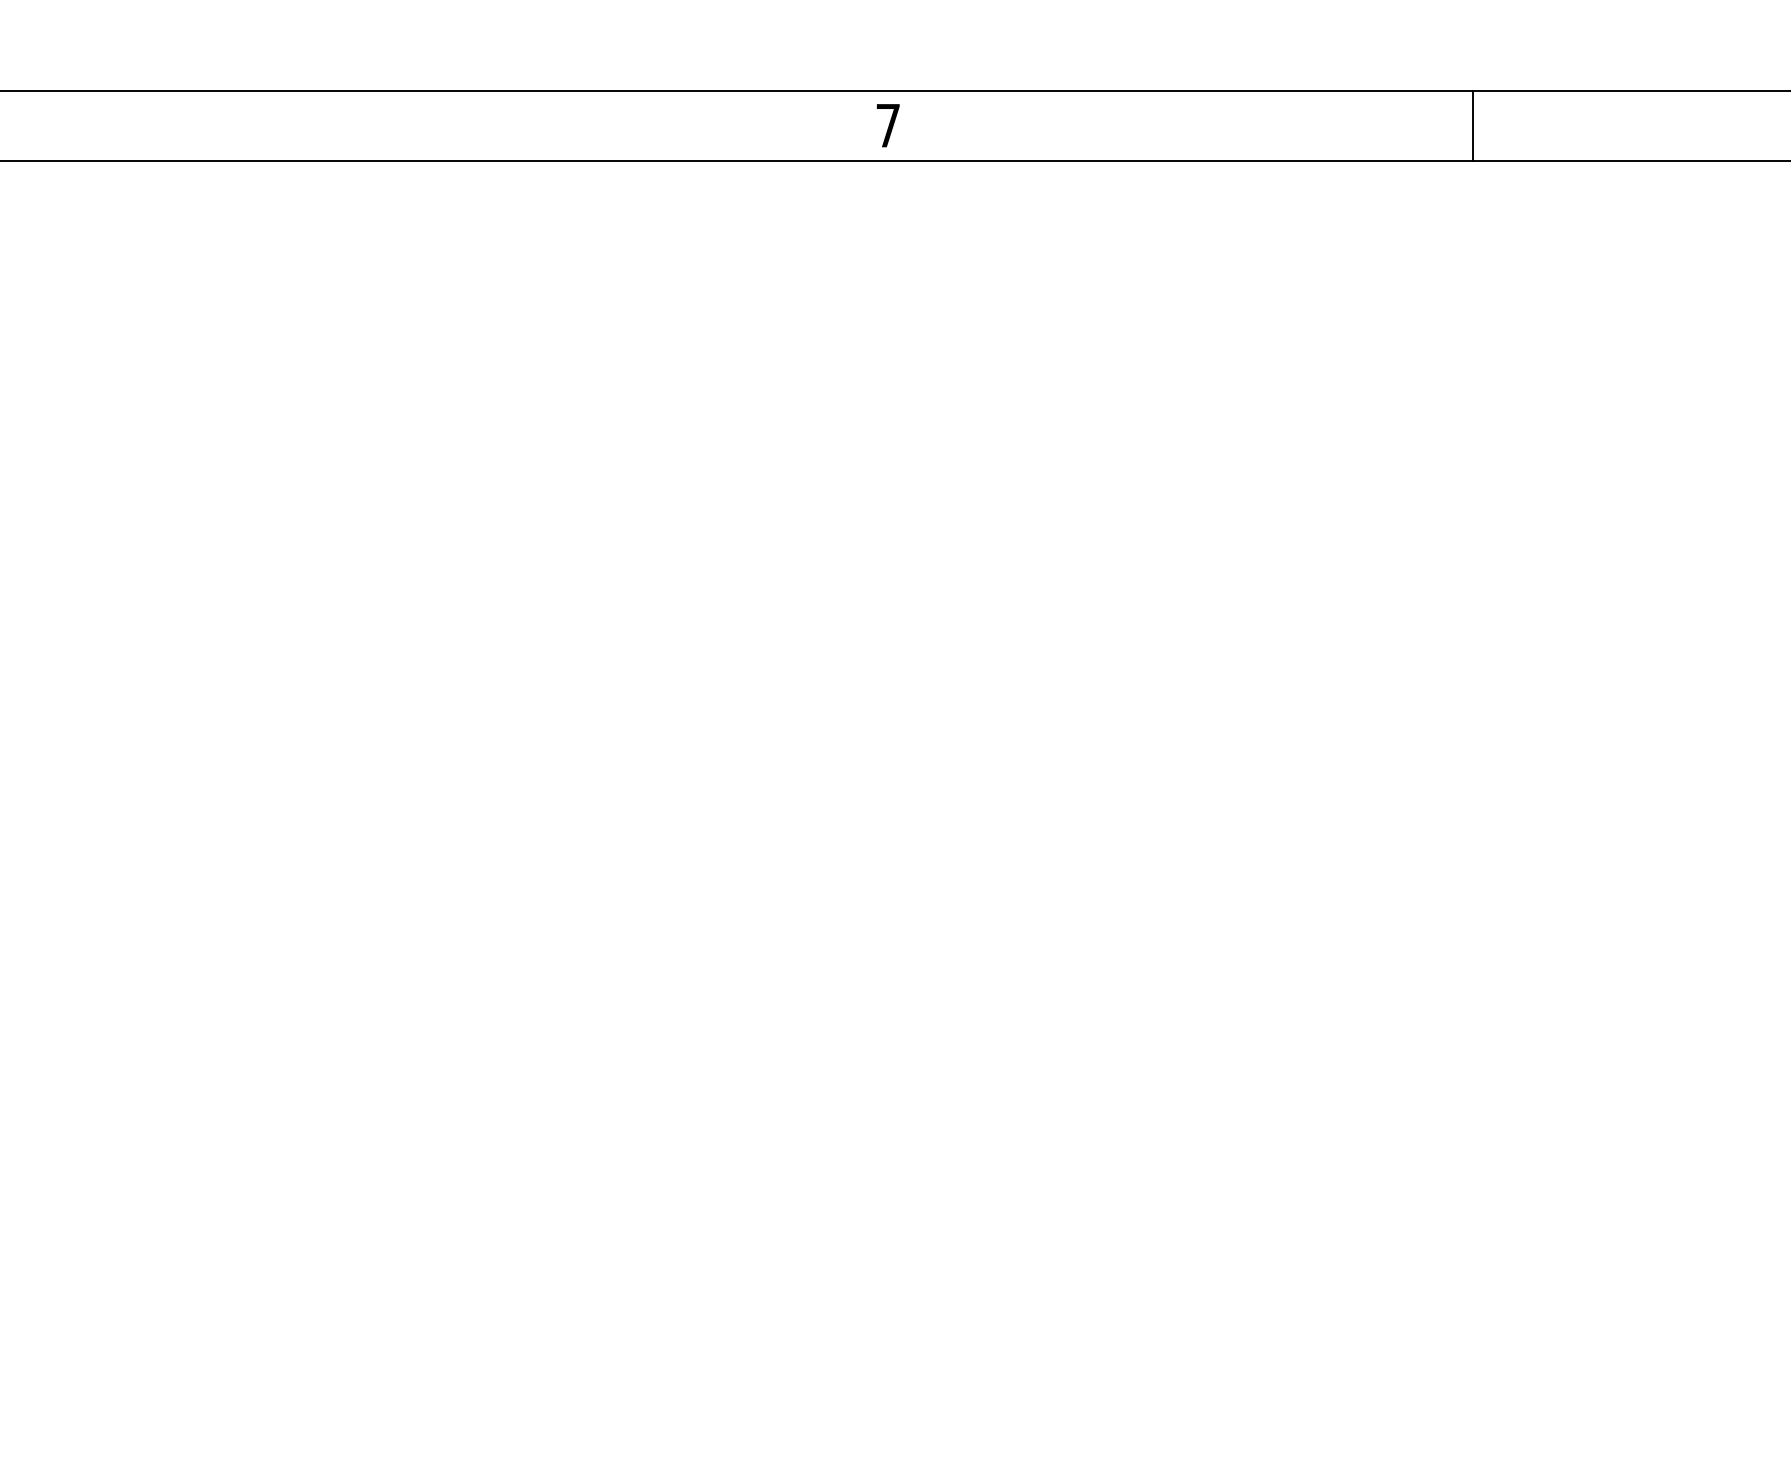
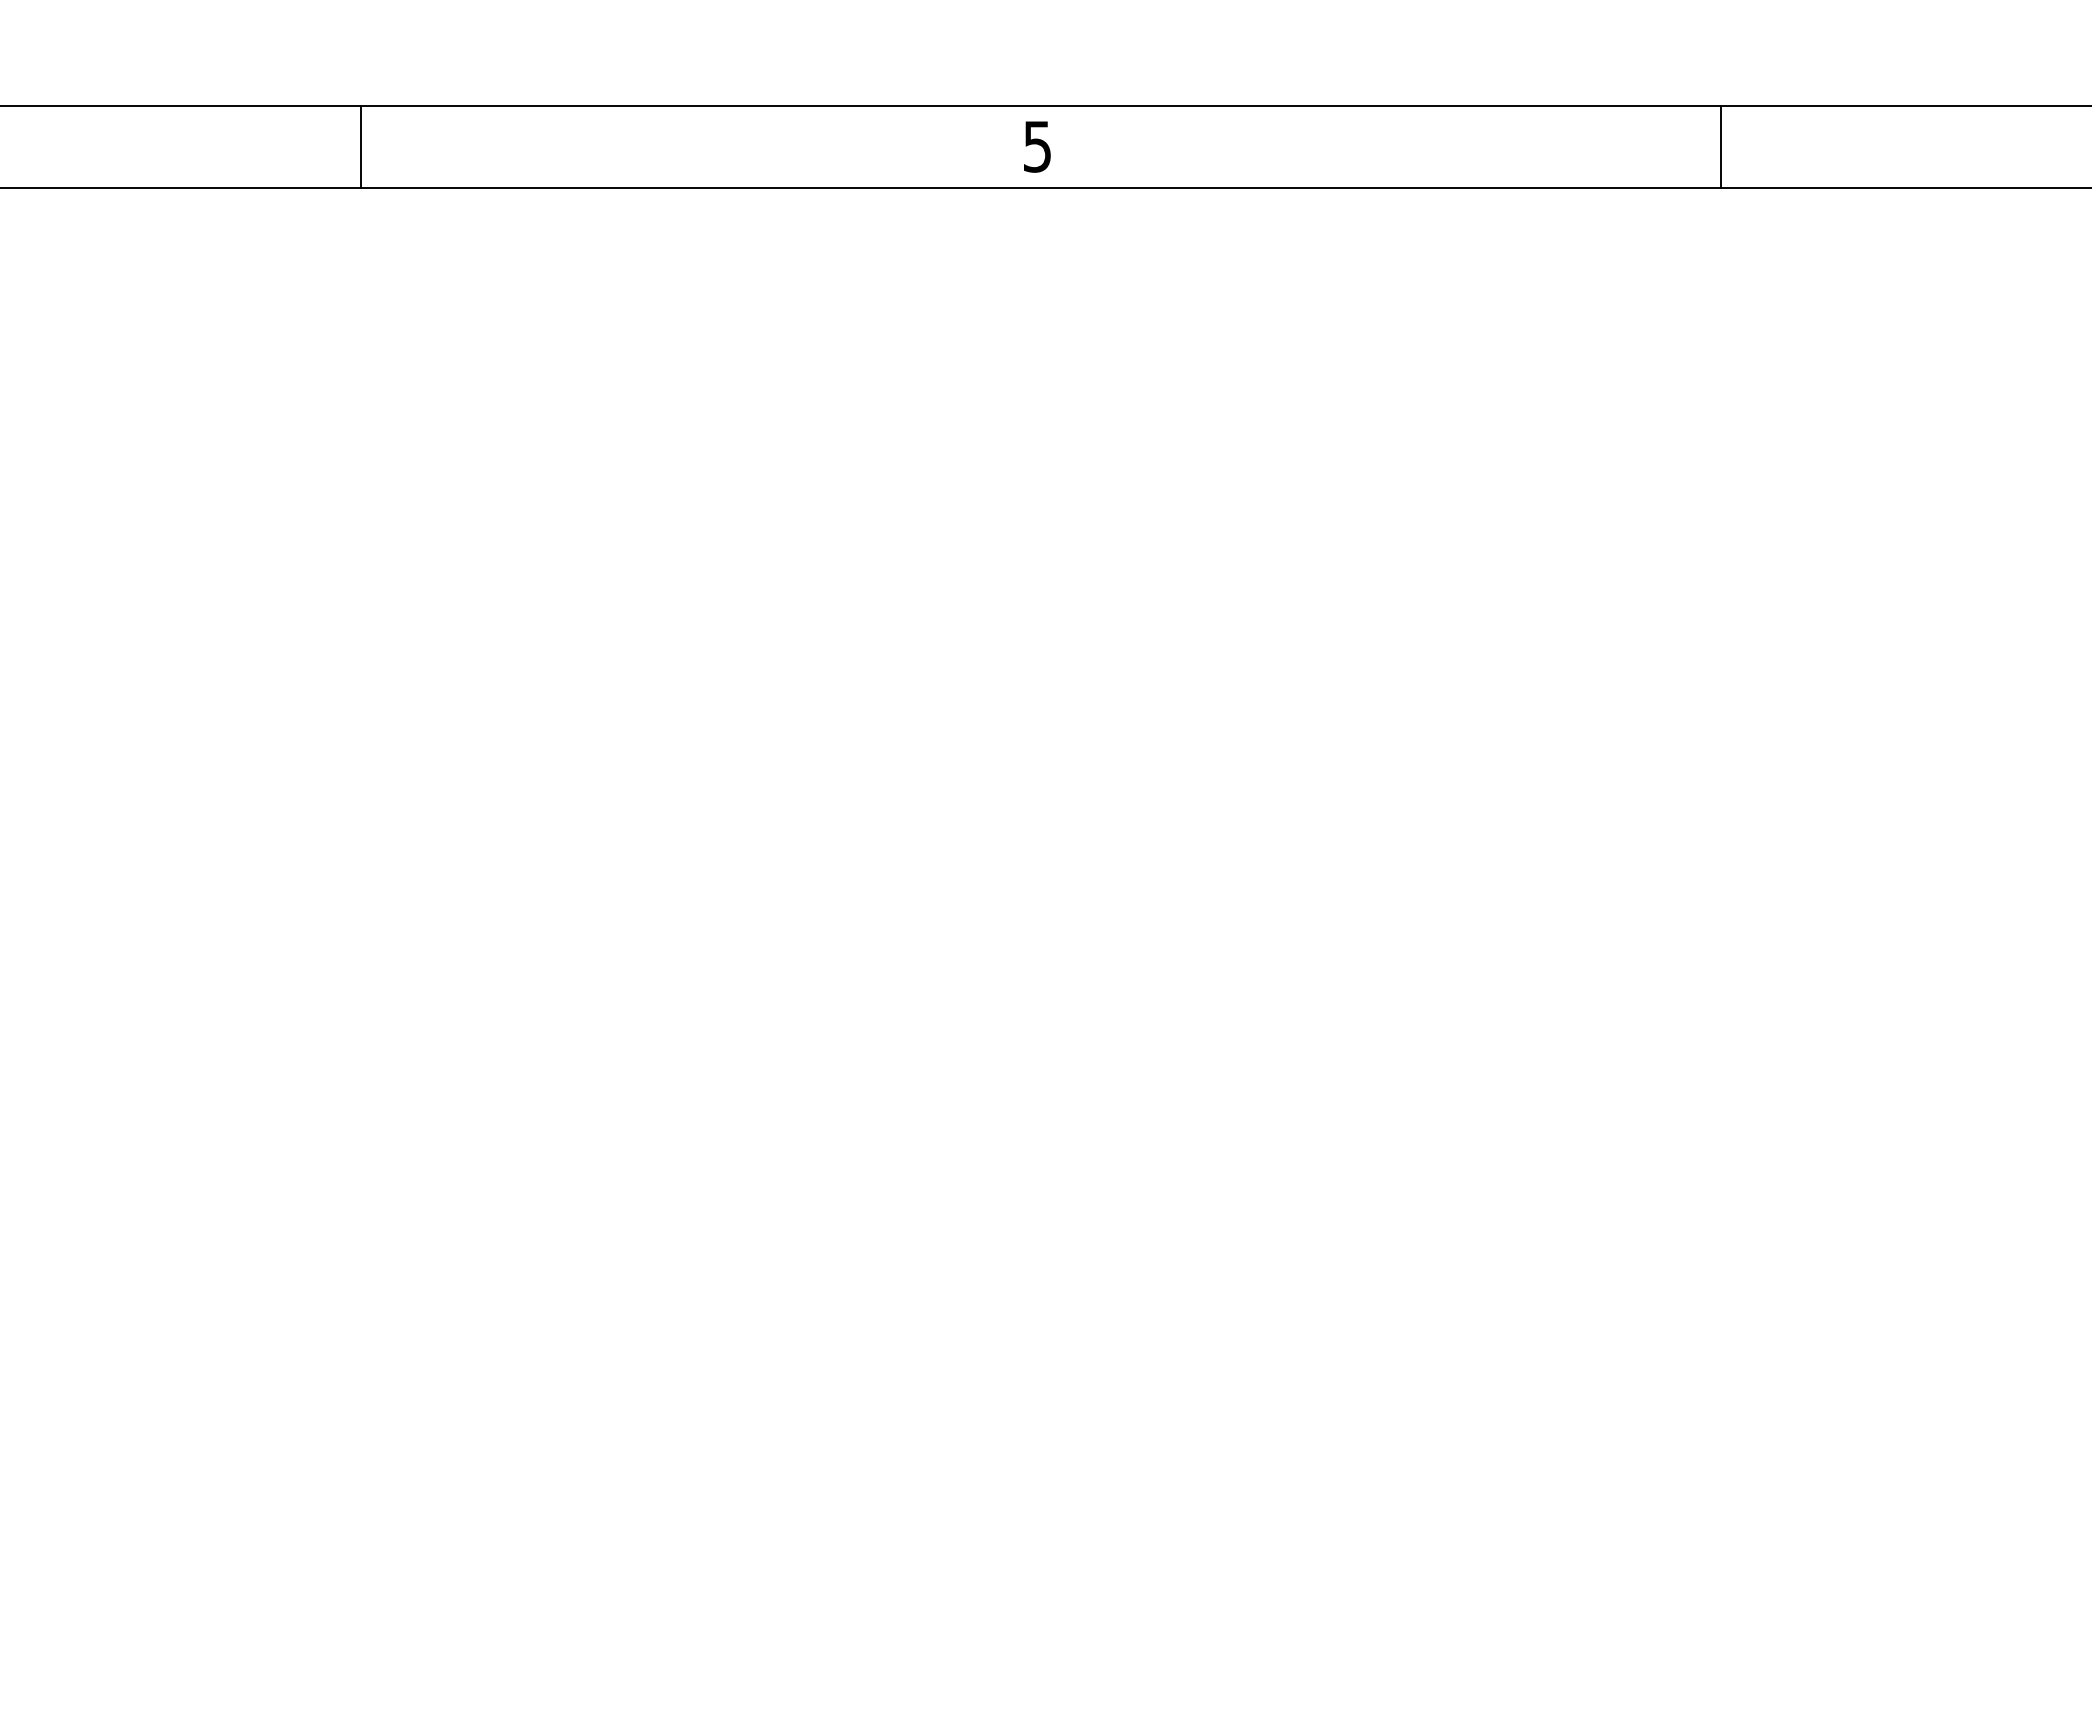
line: (309, 125) -> (361, 146), added
text: (888, 125) -> (1037, 146), 7 -> 5

